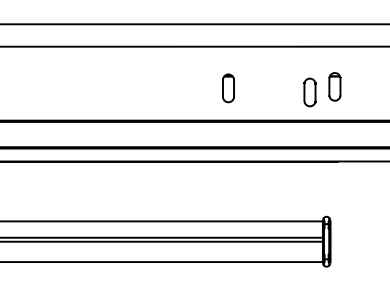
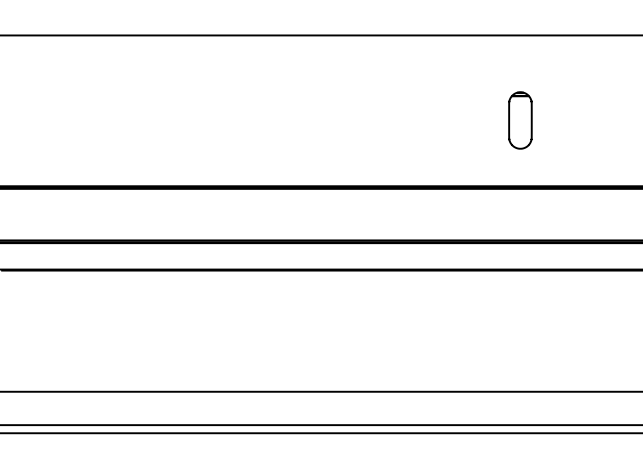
part: (228, 88) -> (520, 120), moved

